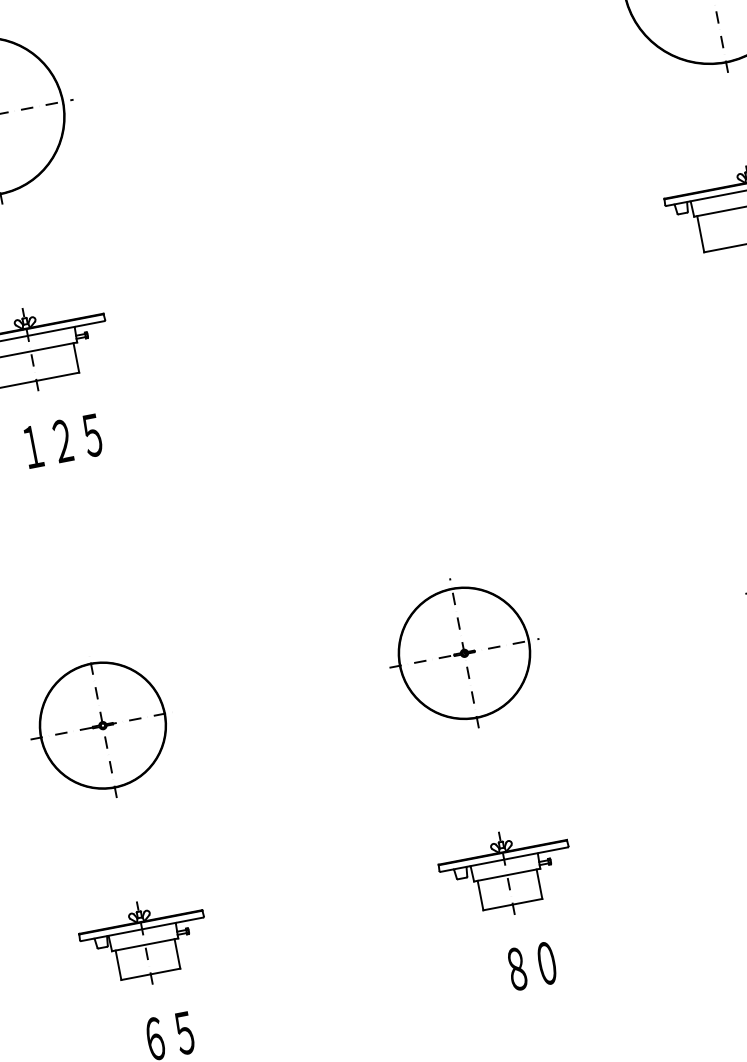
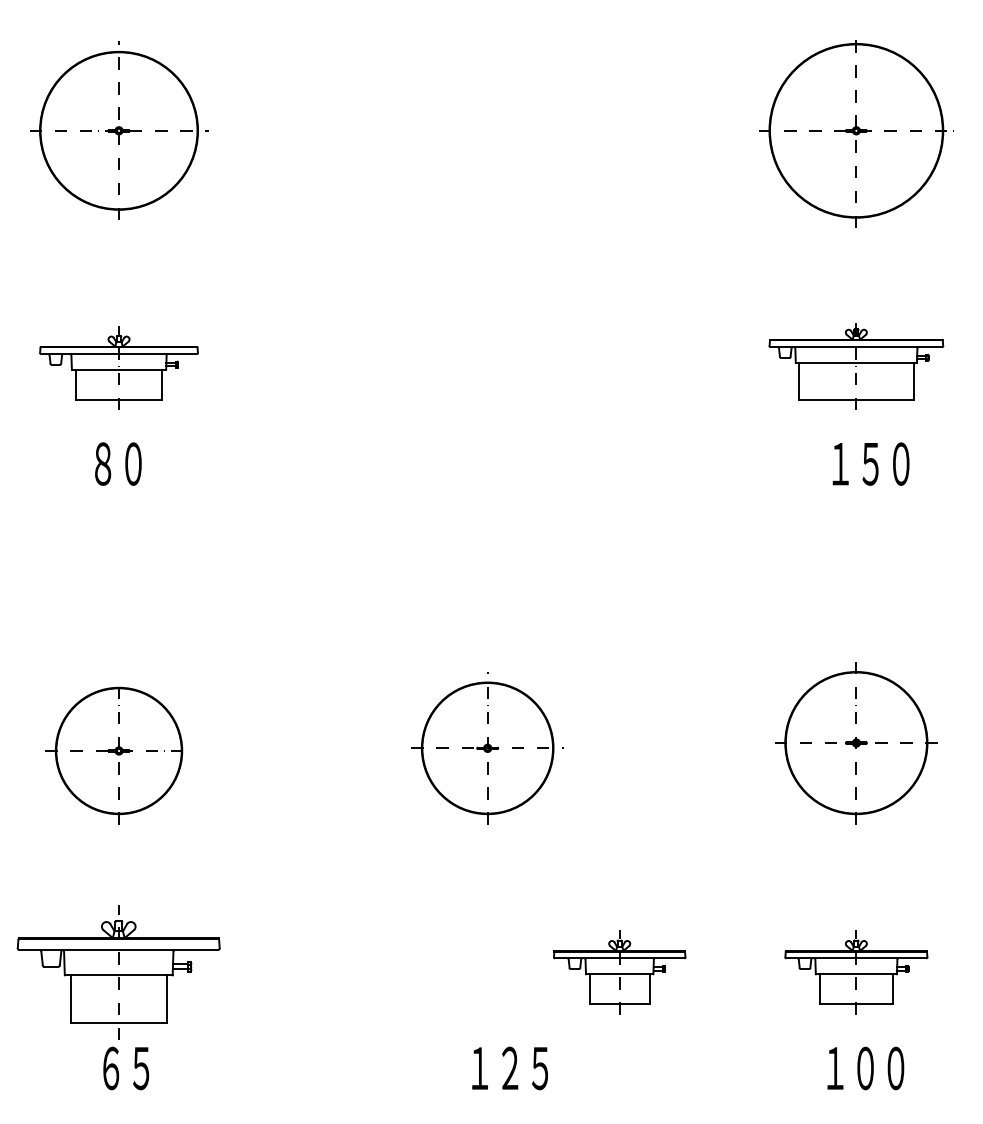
text: (62, 440) -> (133, 463), １２５ -> ８０
part: (506, 873) -> (619, 972), moved
part: (145, 943) -> (119, 972), size x1.6
text: (546, 963) -> (509, 1068), ８０ -> １２５

